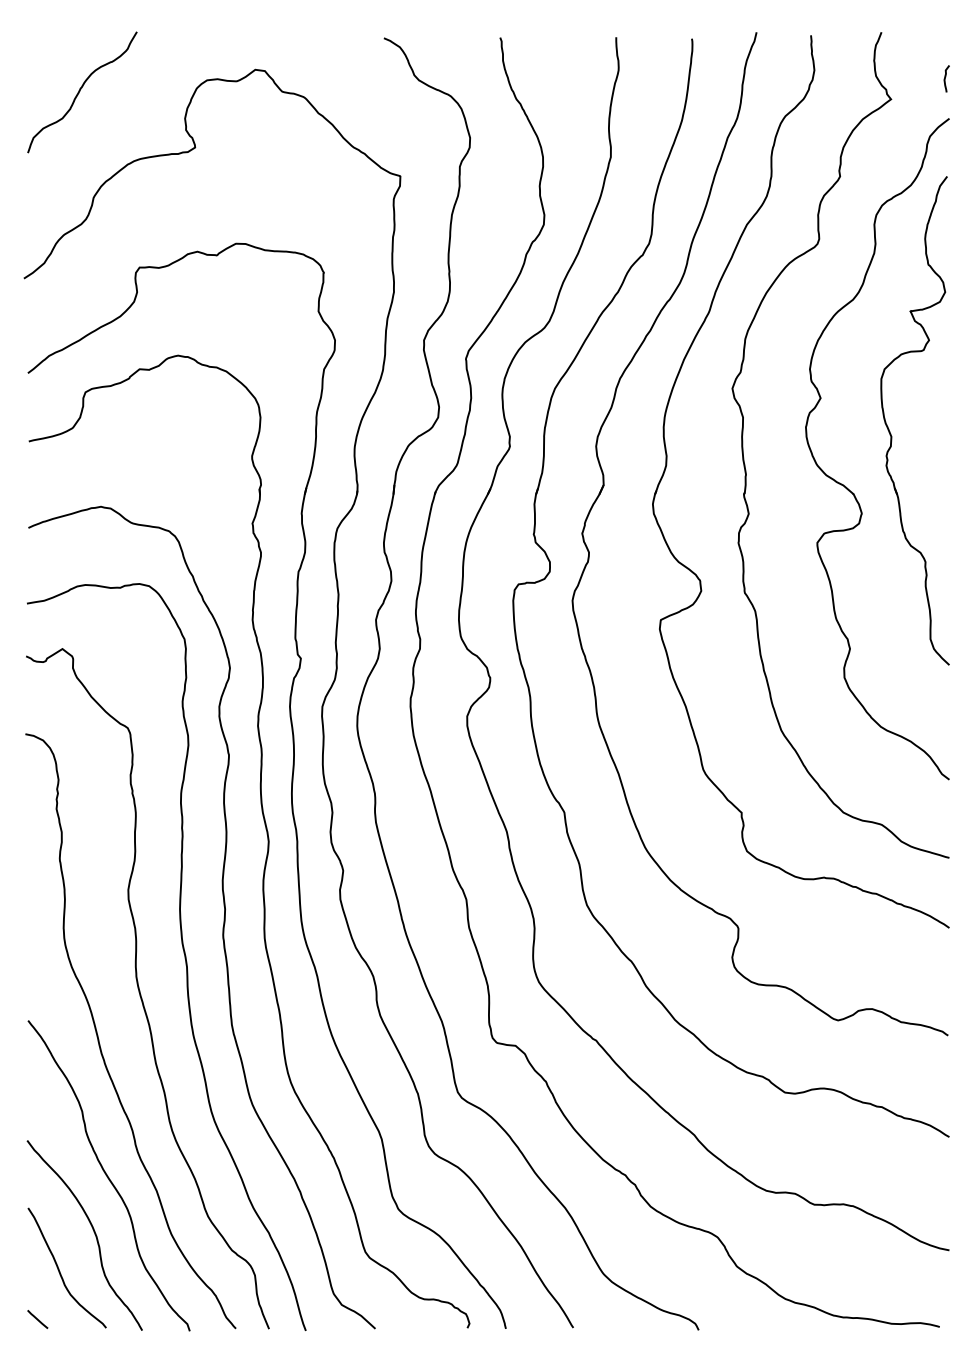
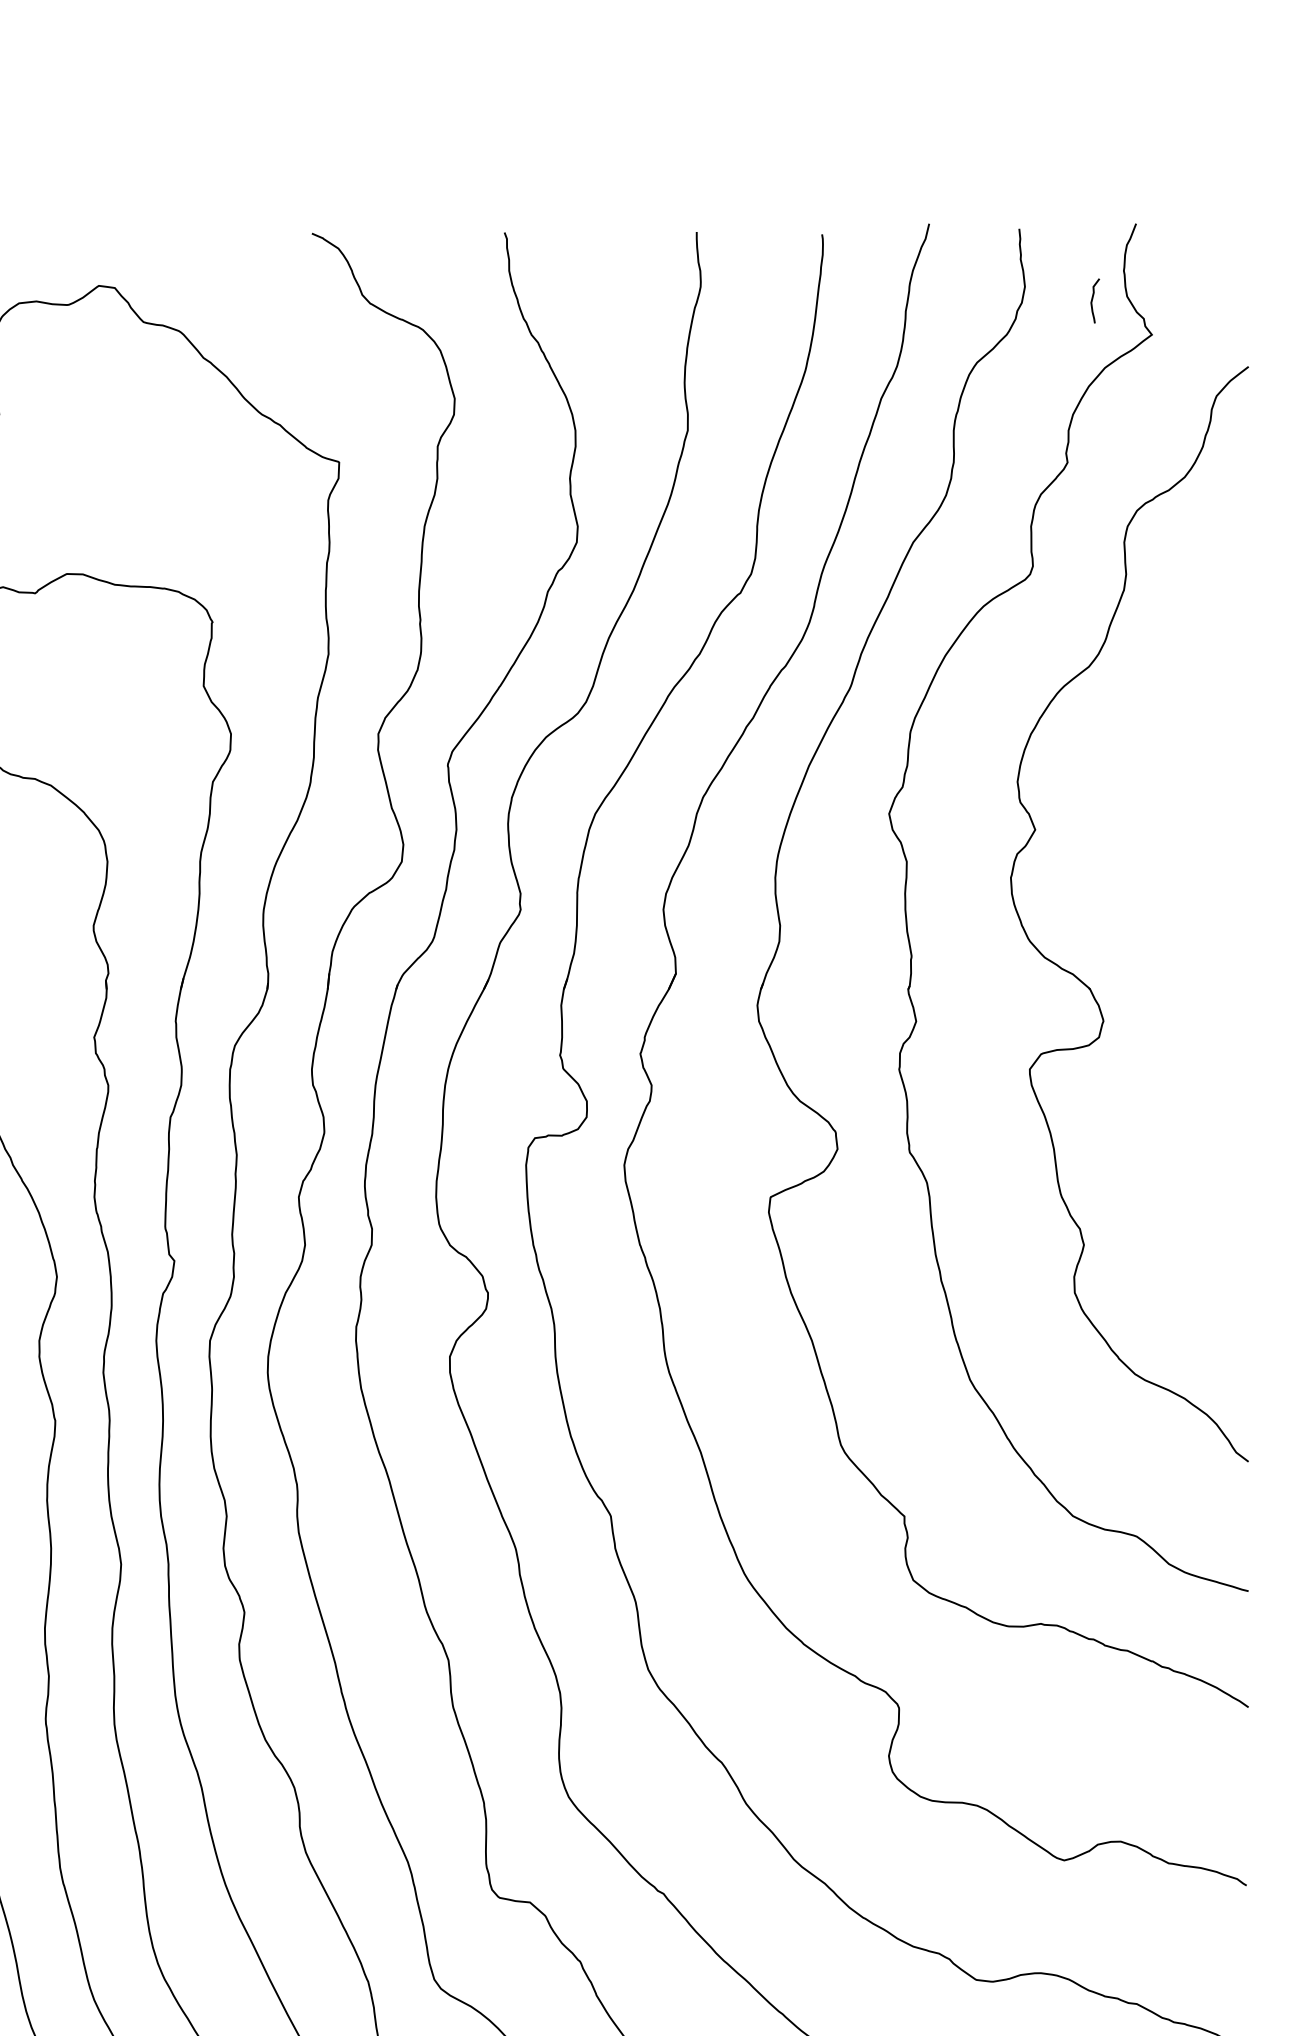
curve: (945, 78) -> (1092, 300), moved
part: (890, 431) -> (1150, 884), removed

